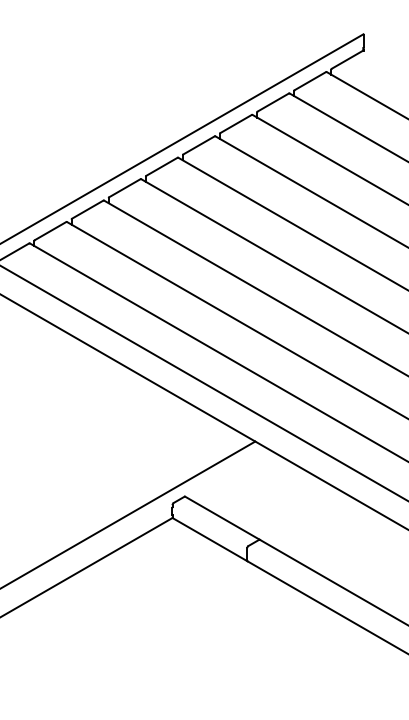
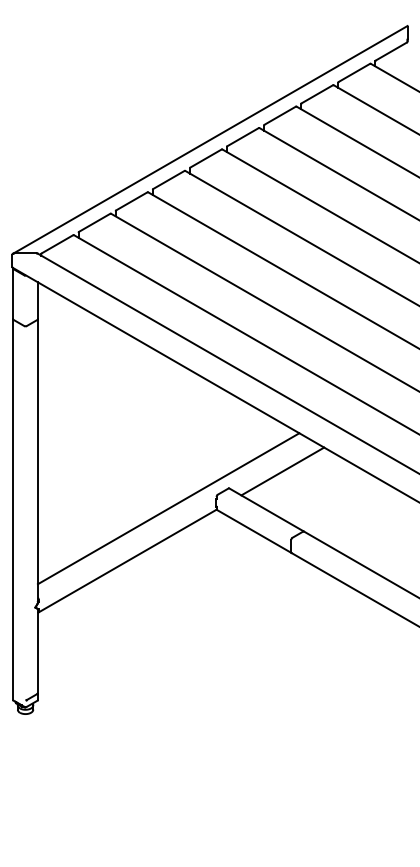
line: (238, 479) -> (282, 471), added

